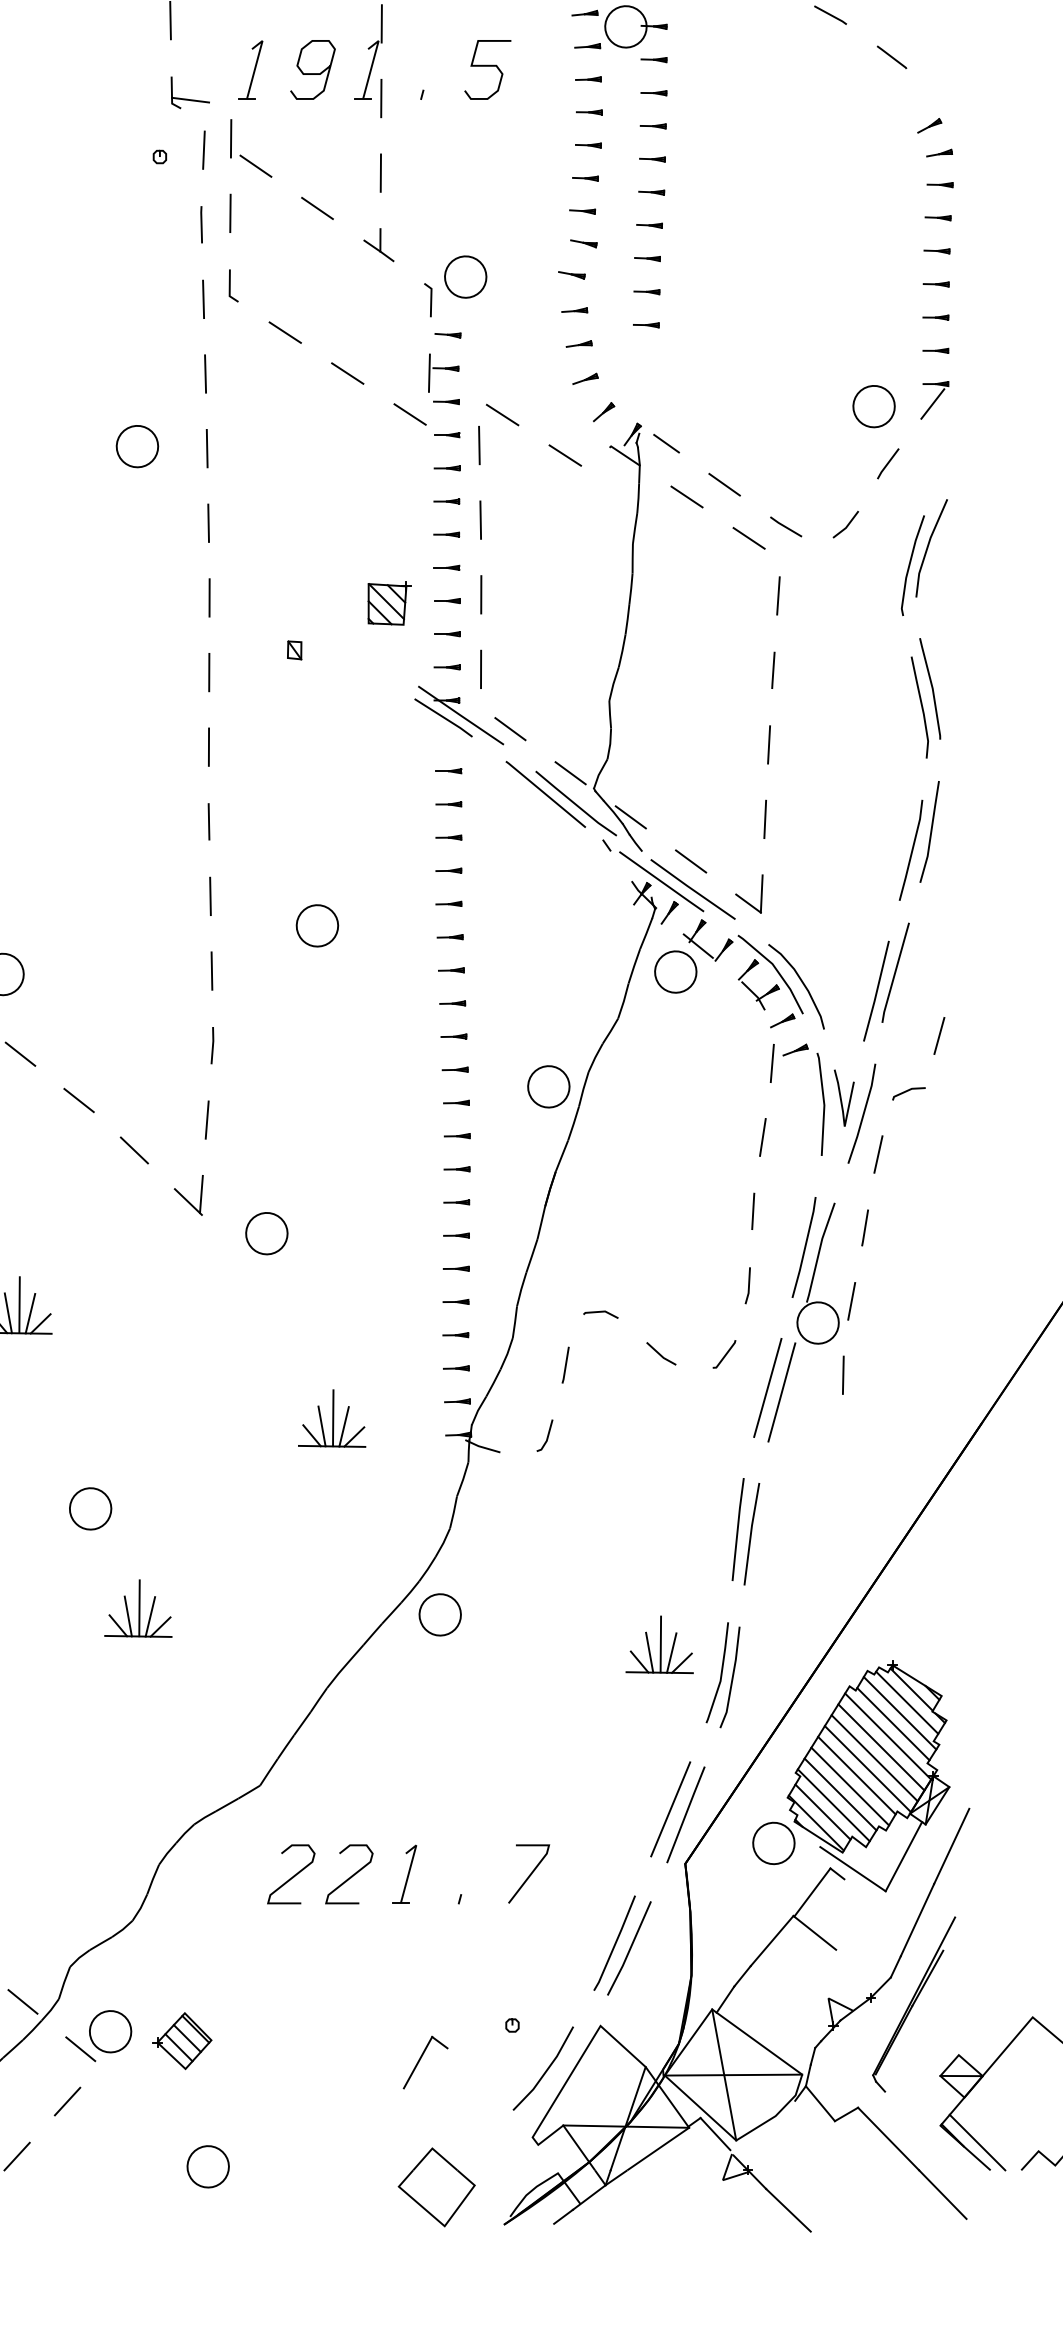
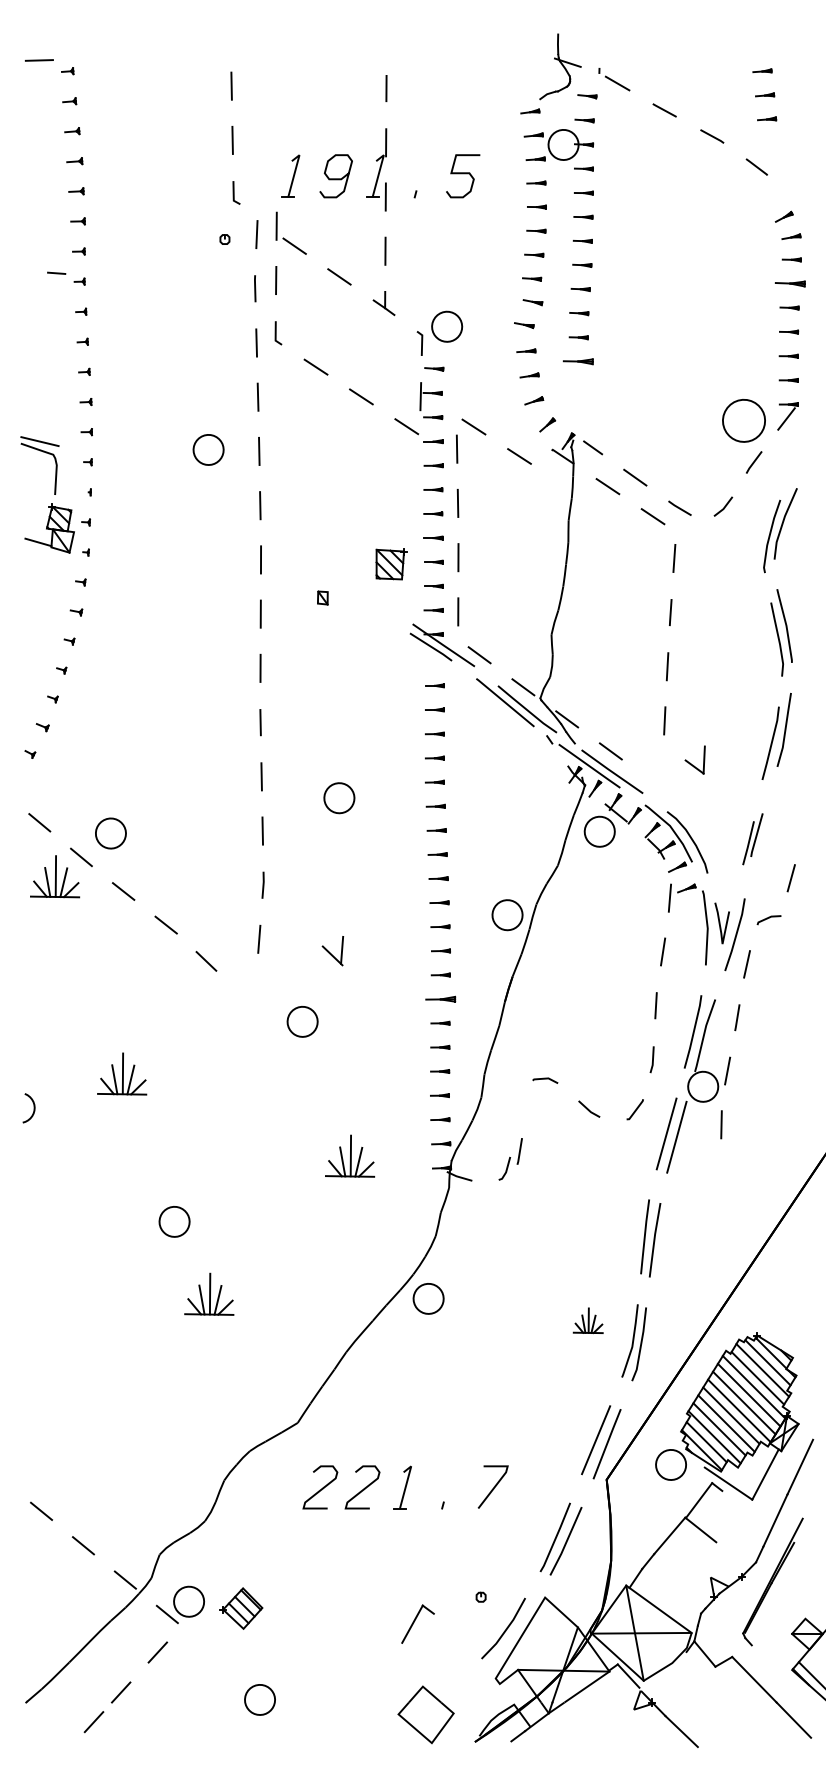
line: (189, 99) -> (246, 197), removed
part: (938, 217) -> (790, 283), size x1.6
part: (646, 324) -> (578, 361), size x1.6
part: (873, 406) -> (743, 420), size x1.4
part: (748, 893) -> (694, 759), moved
part: (885, 982) -> (752, 839), size x0.6
part: (188, 1195) -> (332, 951), moved
part: (456, 1201) -> (440, 998), size x1.6
line: (565, 1365) -> (519, 1151), moved
part: (660, 1644) -> (588, 1320), size x0.6

